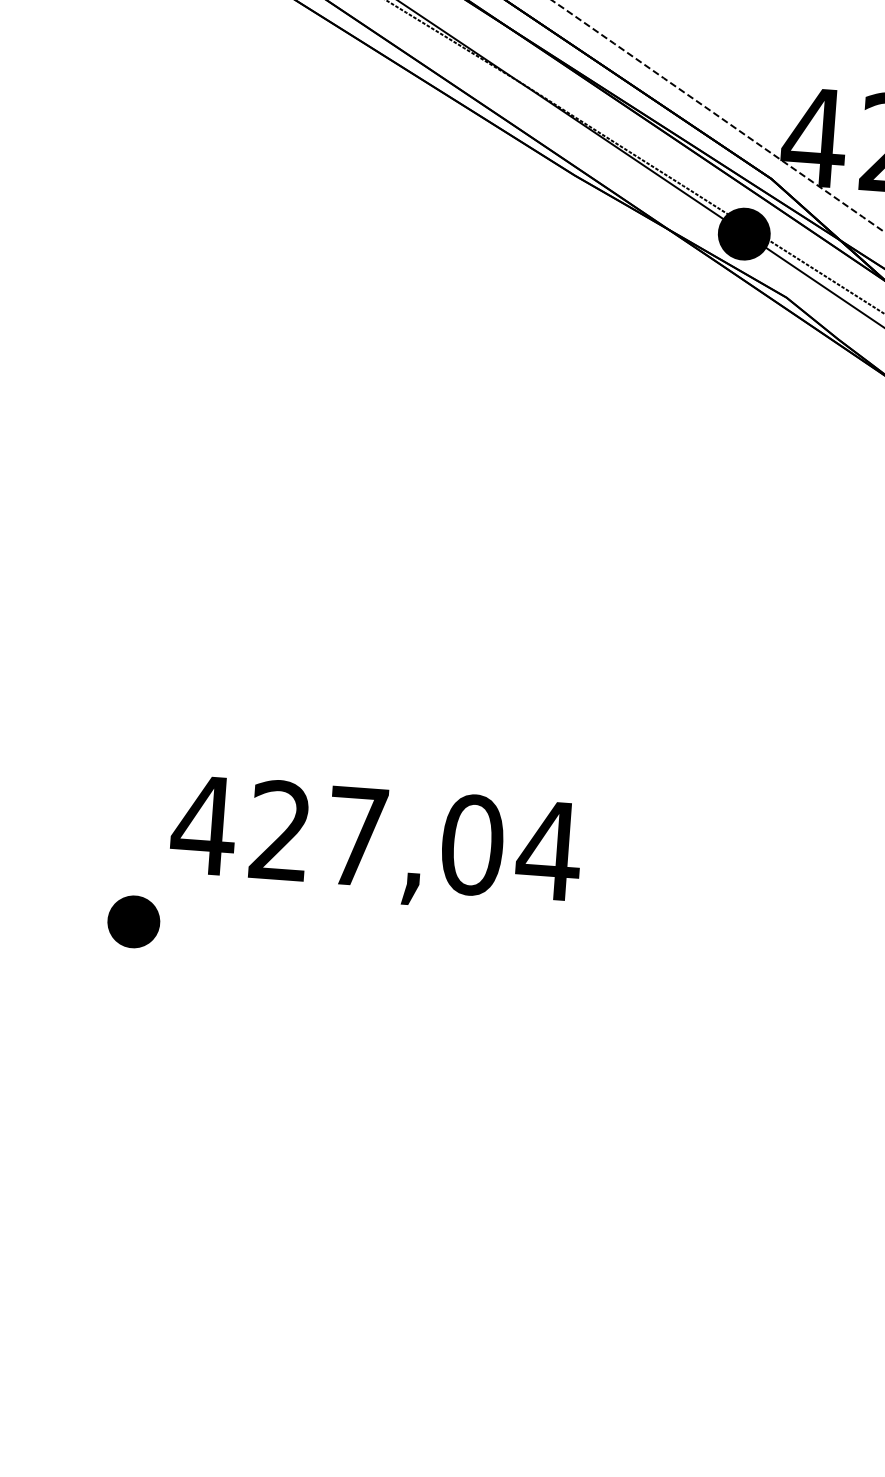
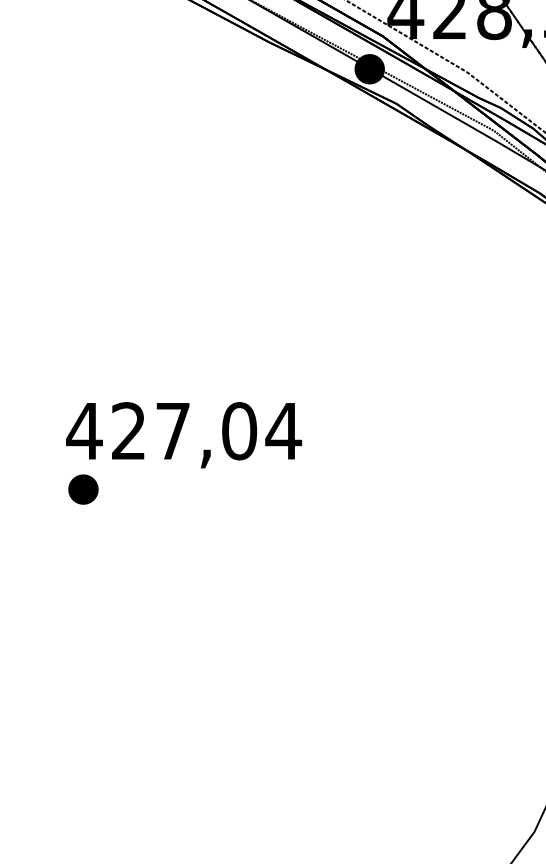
part: (133, 921) -> (83, 489), moved

